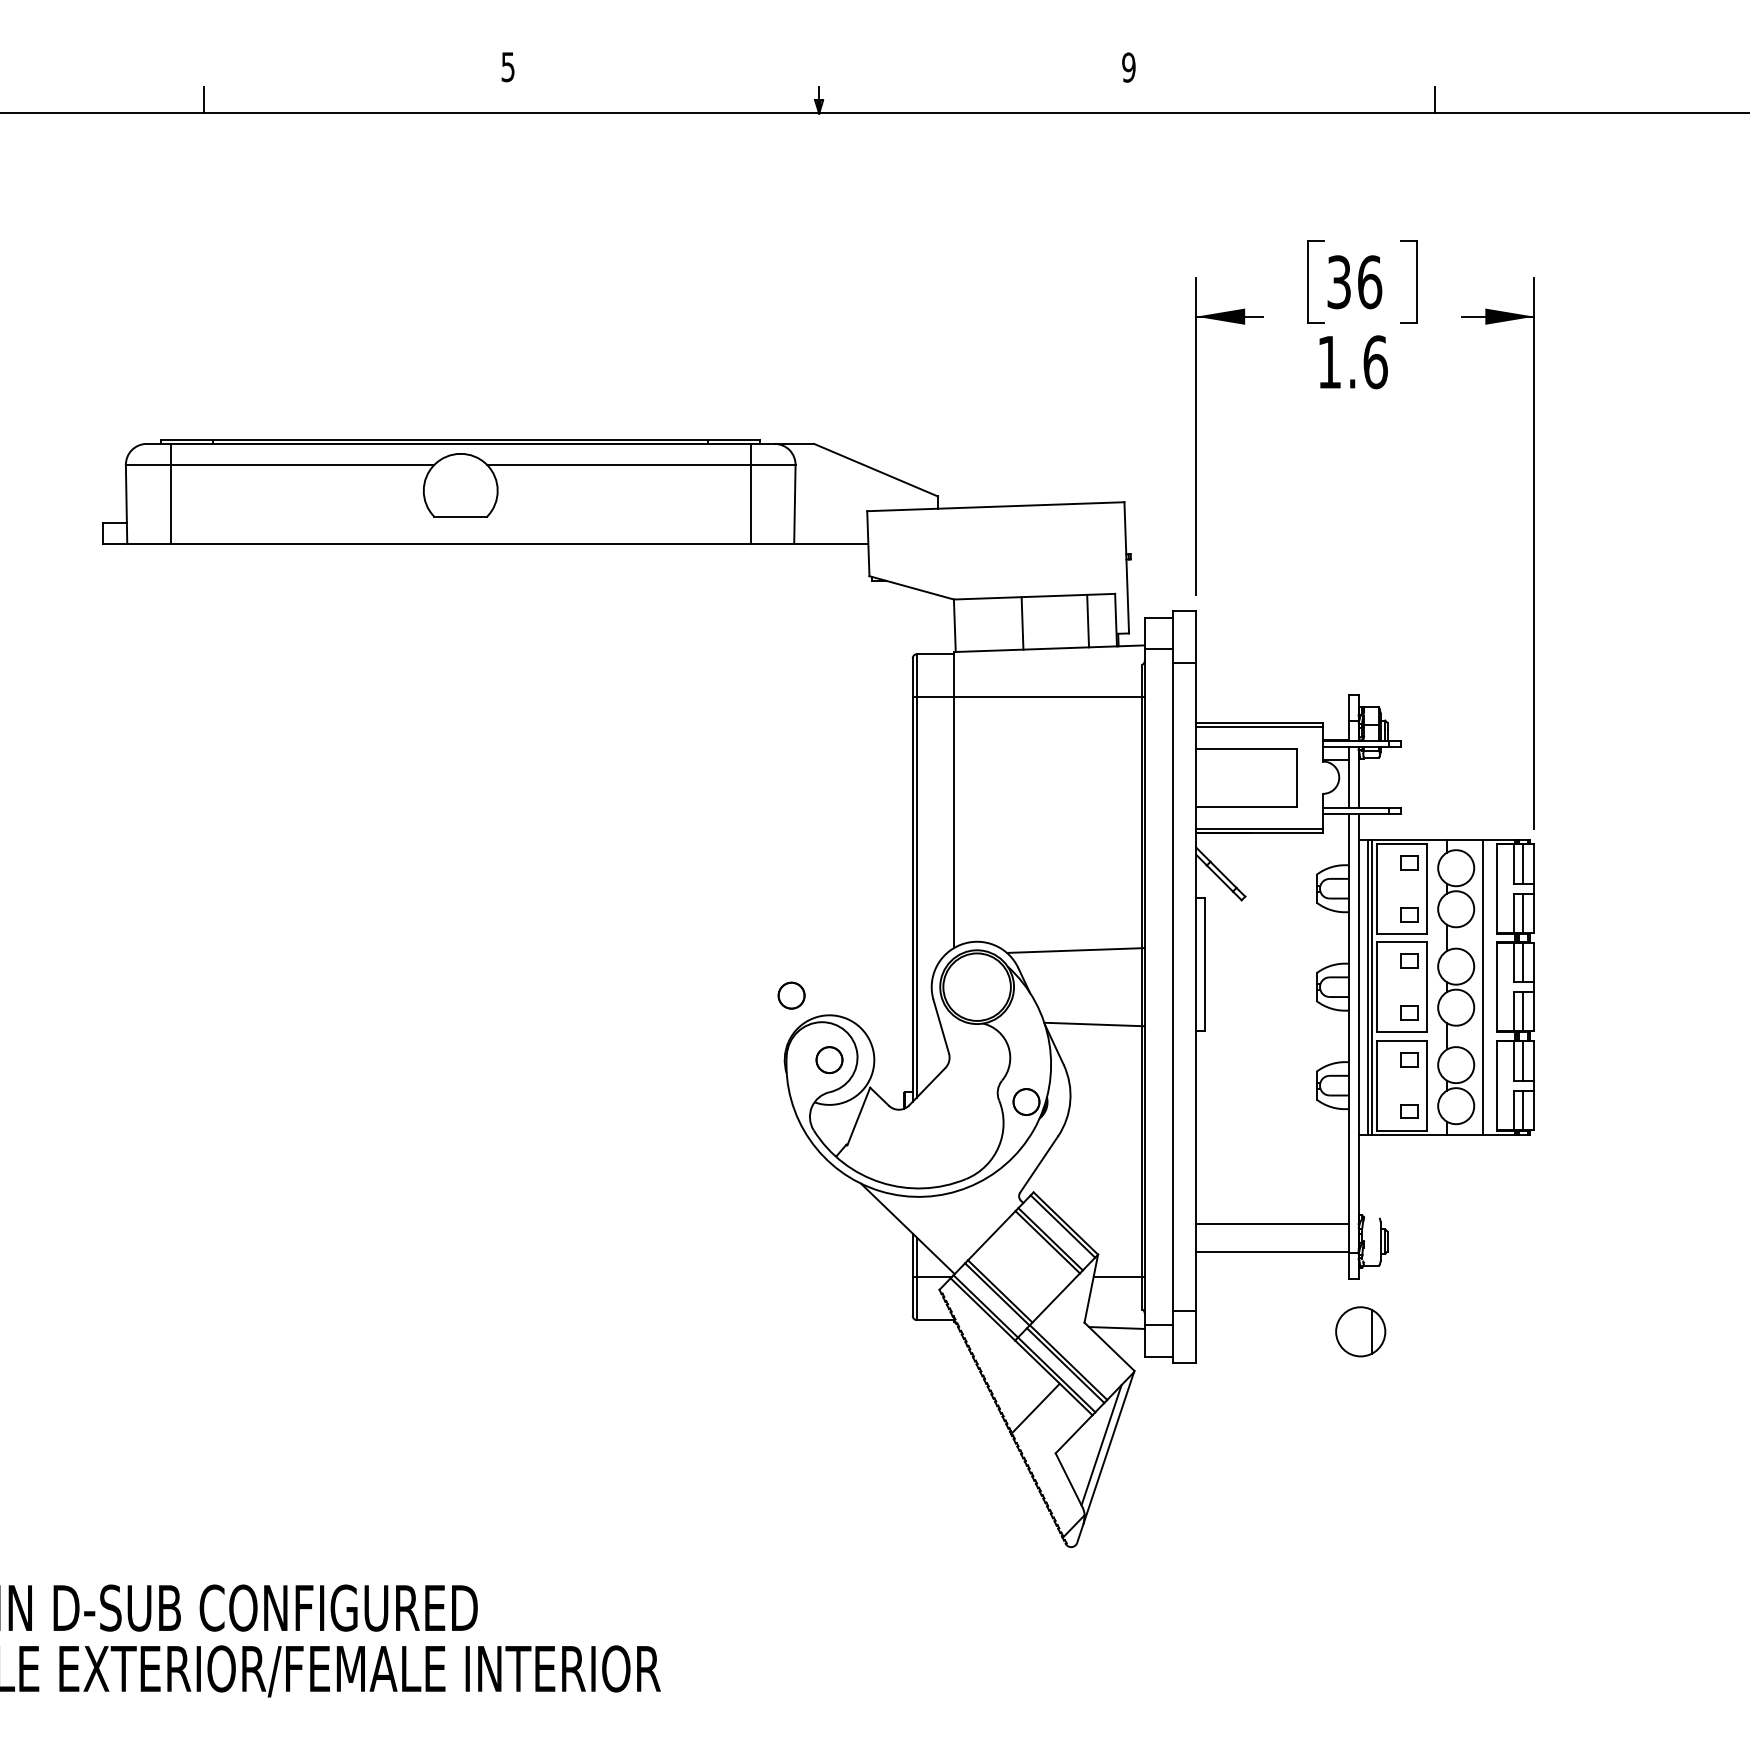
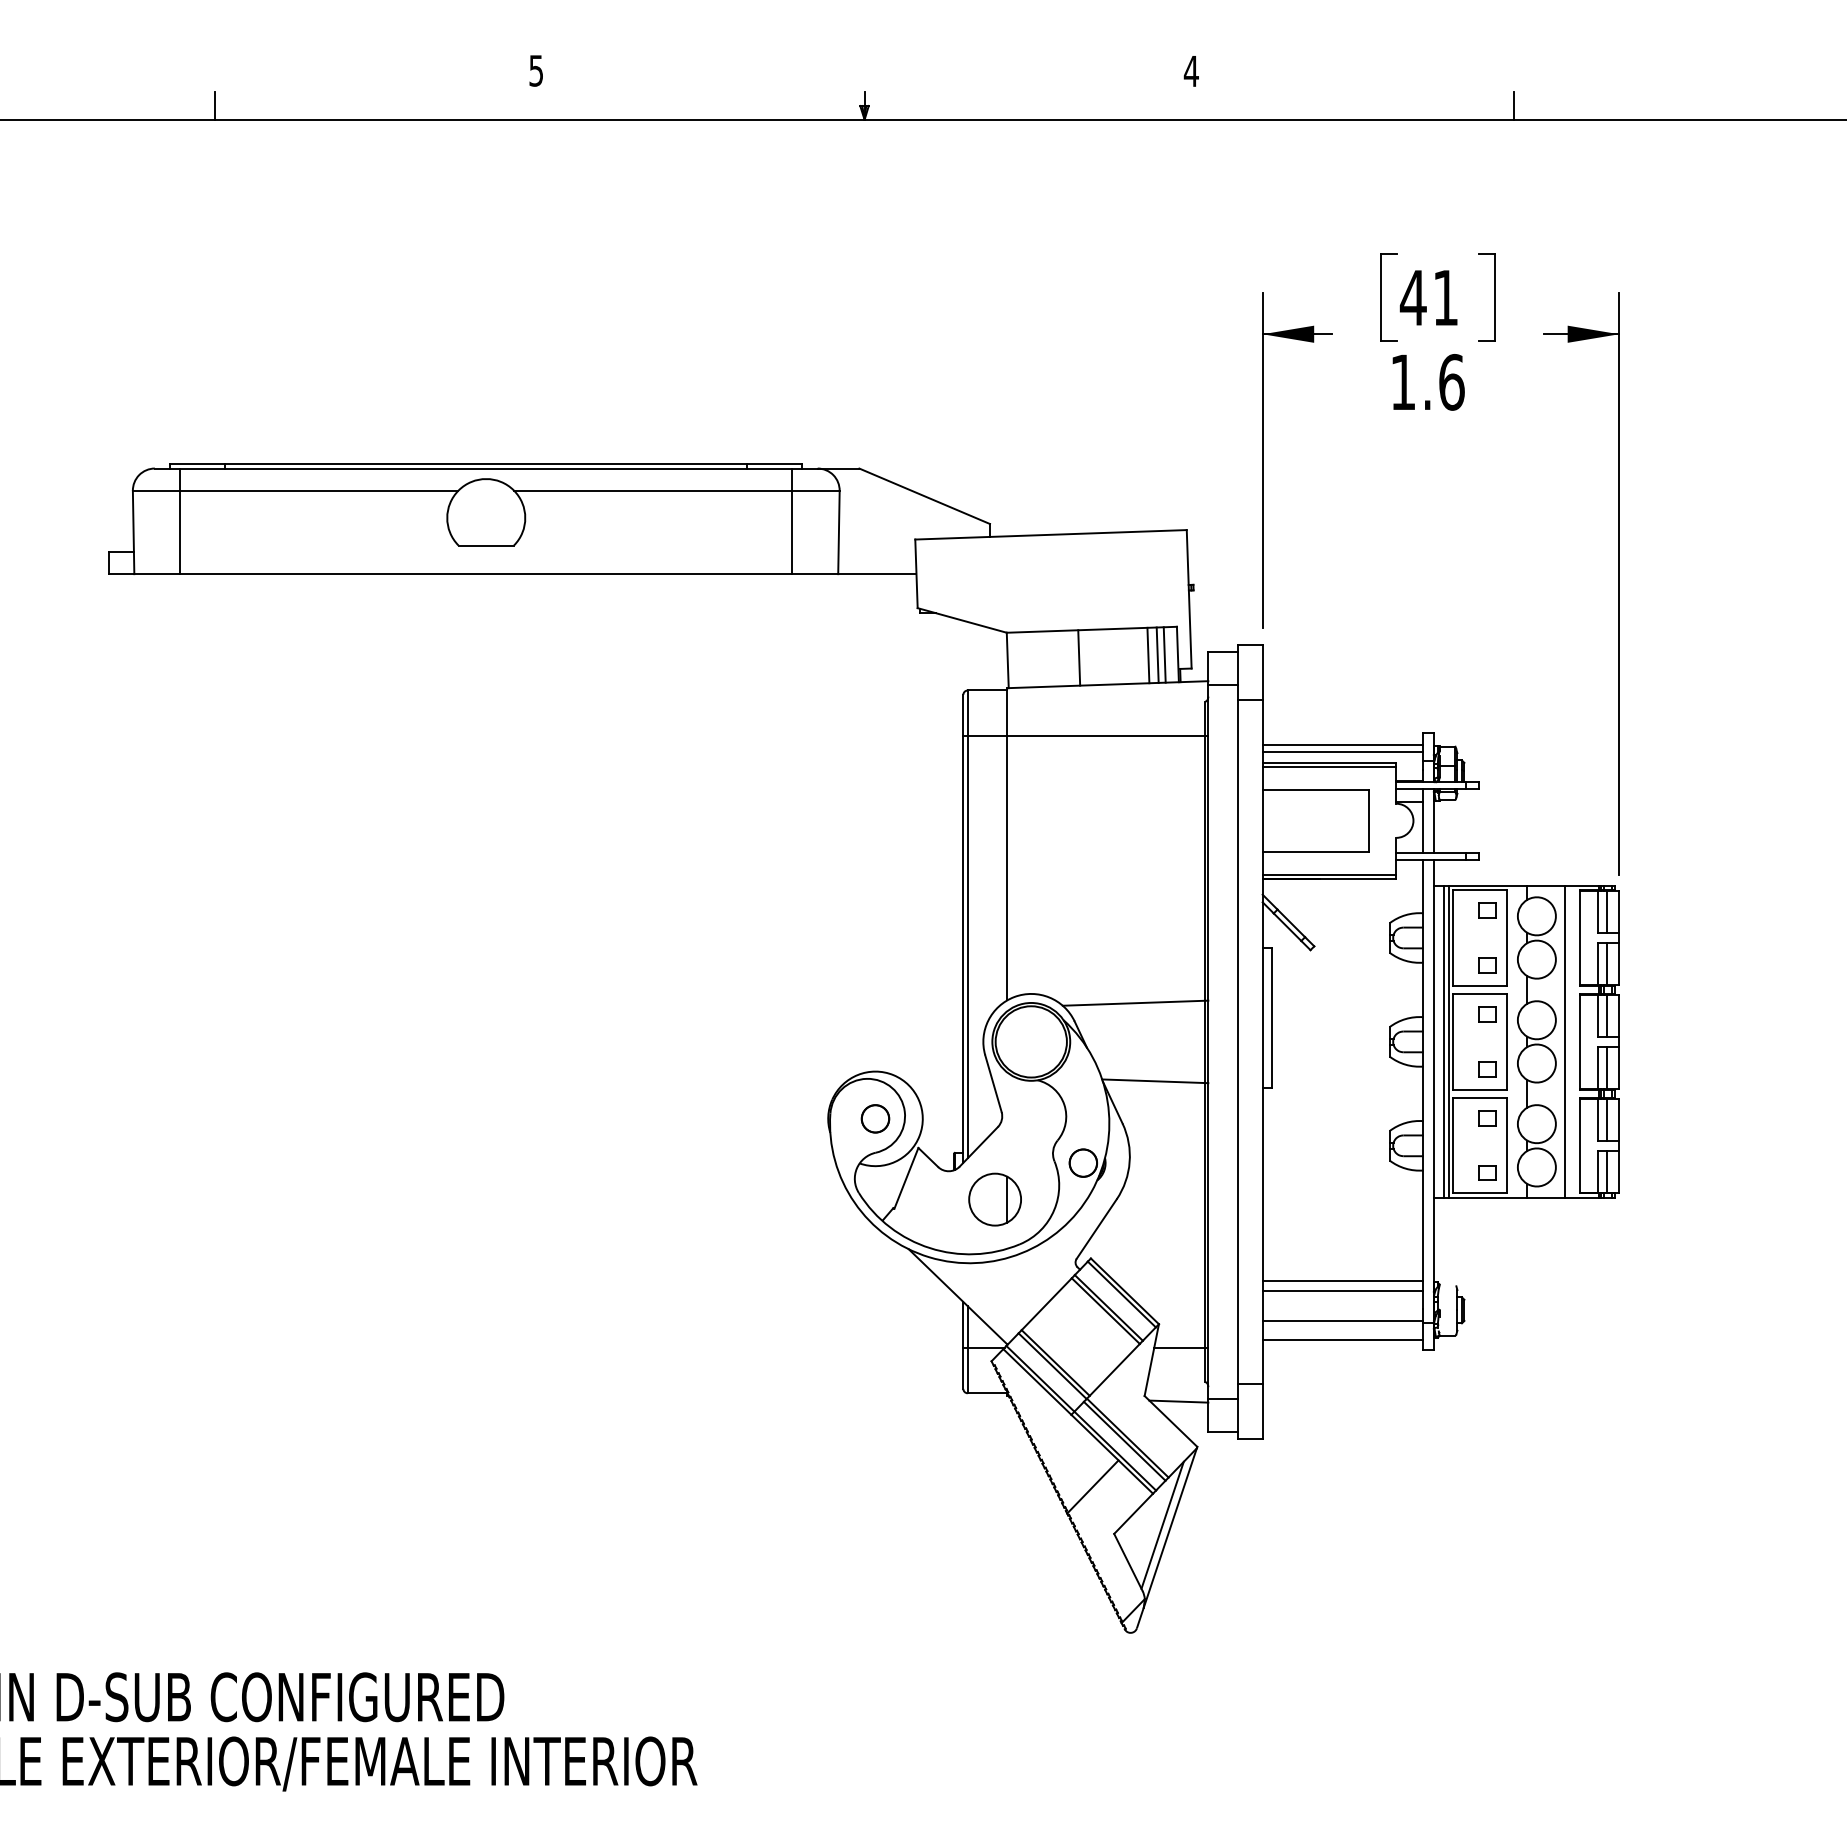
text: (1127, 67) -> (1190, 71), 9 -> 4
text: (1353, 281) -> (1428, 297), 36 -> 41
line: (1096, 620) -> (1157, 654), added
line: (1103, 620) -> (1164, 654), added
line: (1272, 705) -> (1342, 744), added
line: (1272, 712) -> (1342, 752), added
part: (791, 995) -> (835, 1050), removed
line: (1272, 1213) -> (1342, 1280), added
line: (1272, 1269) -> (1342, 1339), added
part: (1360, 1331) -> (994, 1199), moved

